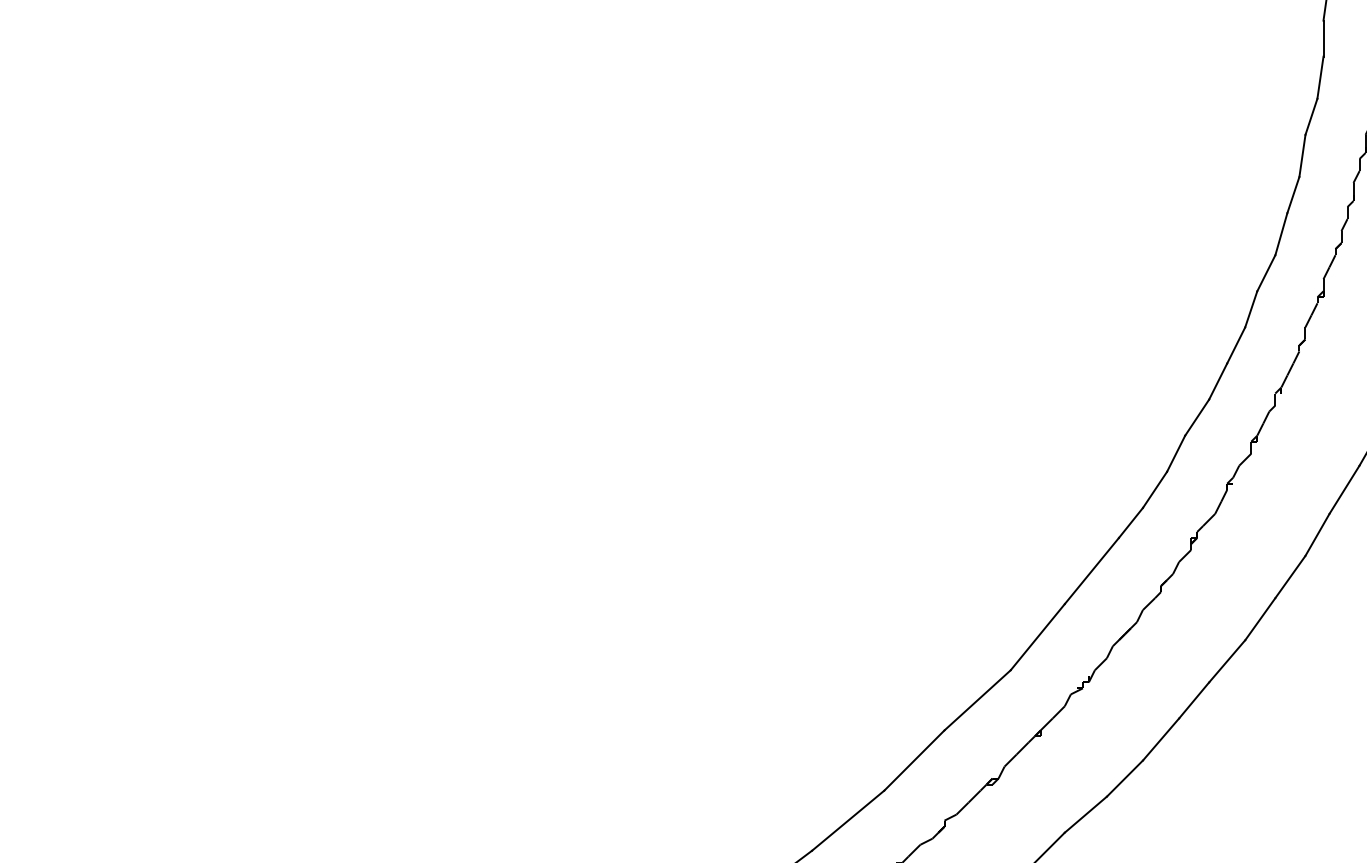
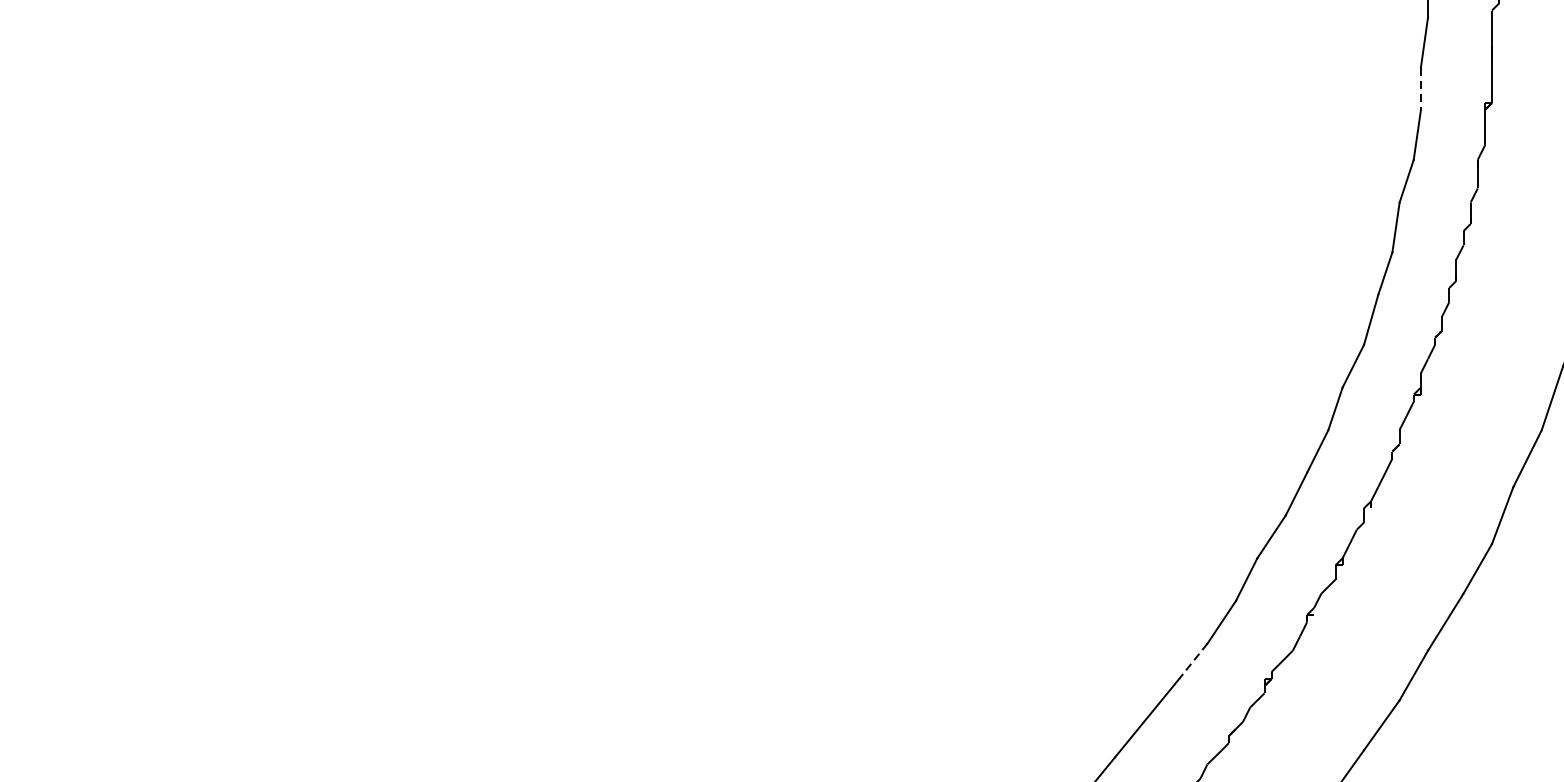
line: (1323, 39) -> (1420, 89), solid -> dashed
line: (1130, 523) -> (1192, 662), solid -> dashed

